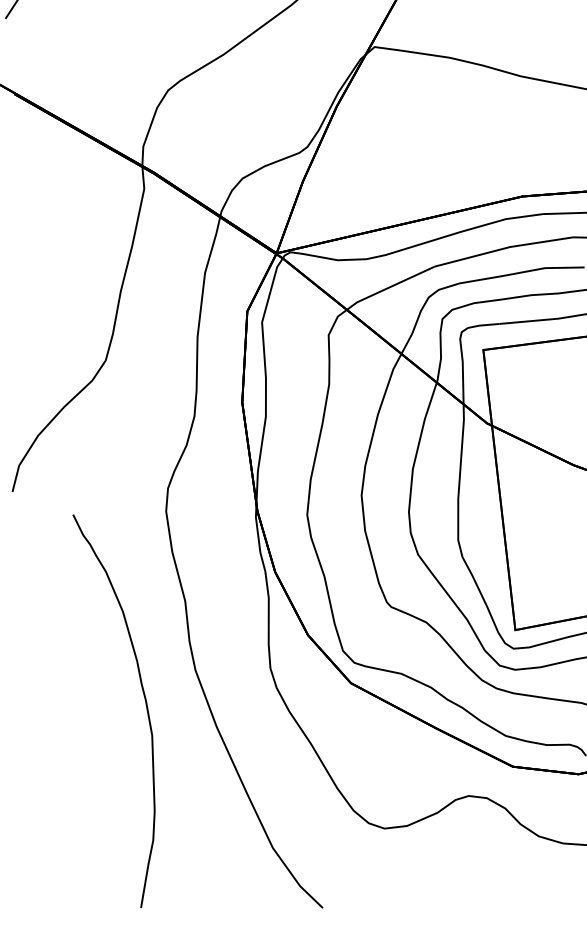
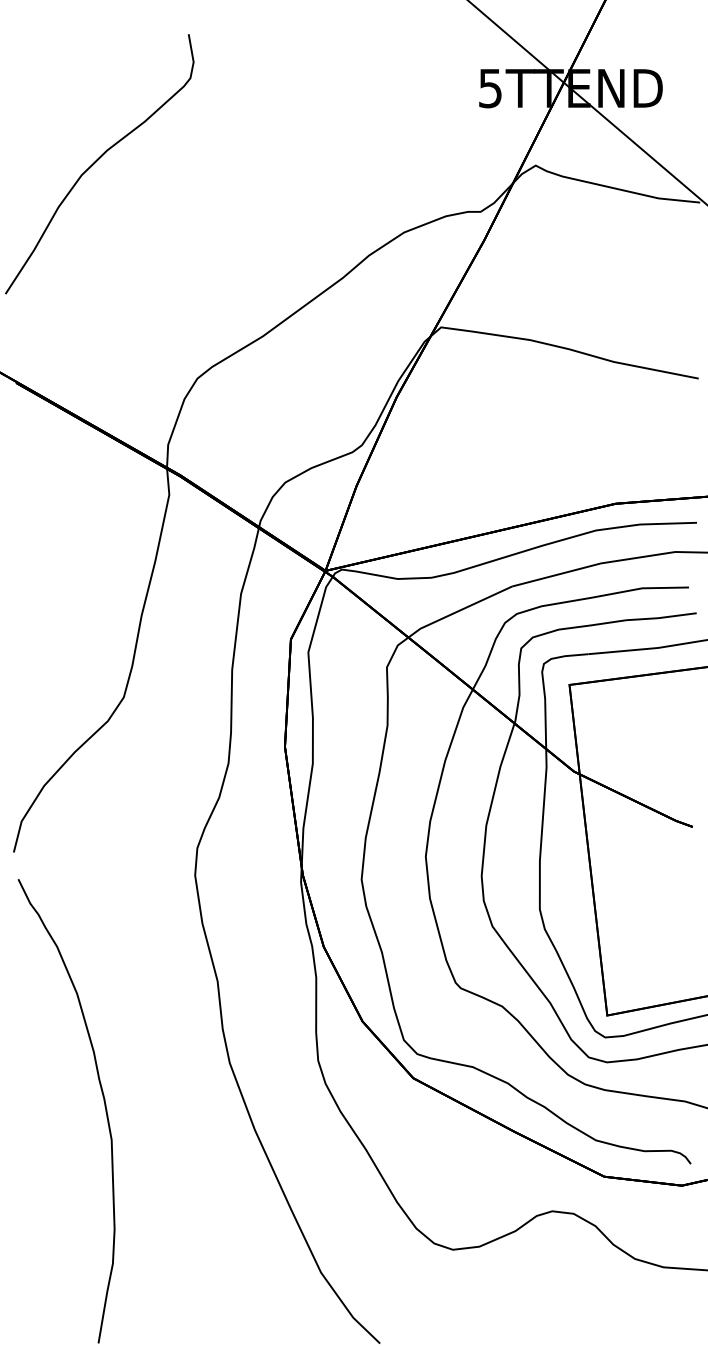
curve: (146, 708) -> (104, 1107), moved

